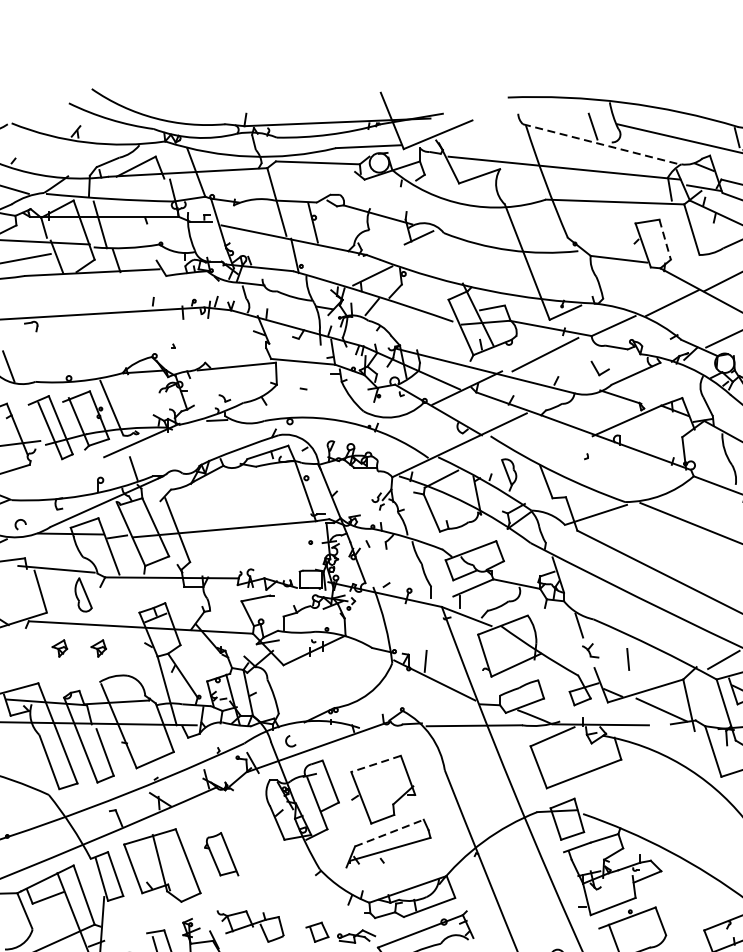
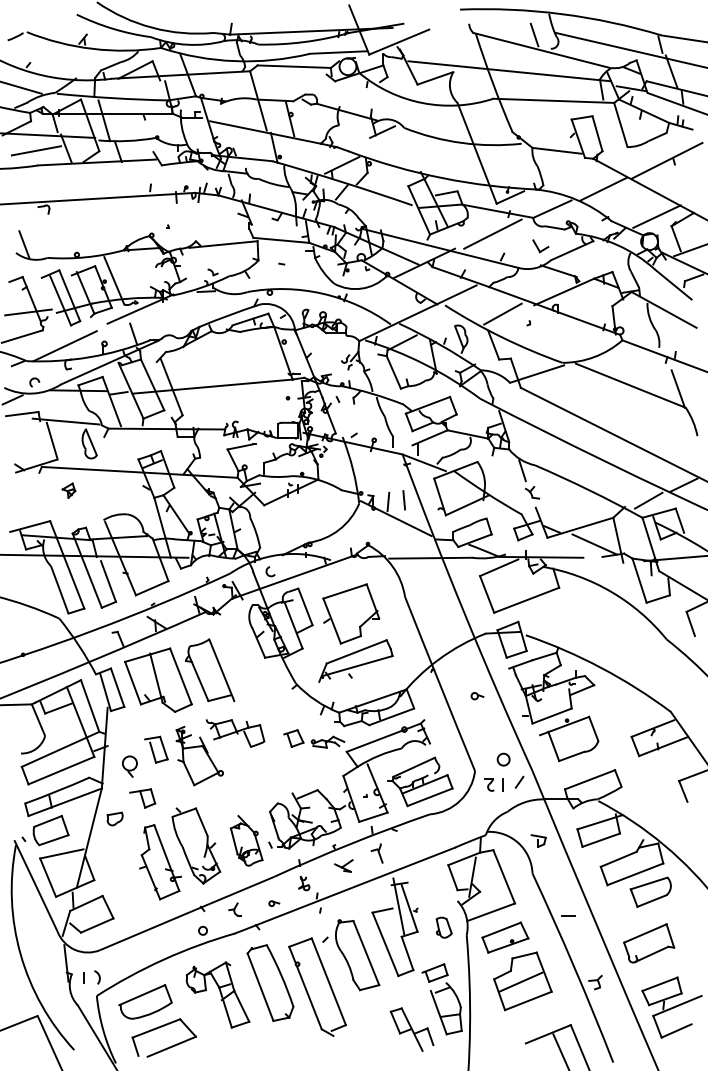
line: (601, 144) -> (541, 50), dashed -> solid
line: (665, 240) -> (597, 134), dashed -> solid
line: (556, 445) -> (502, 313), added
line: (54, 483) -> (64, 346), added
part: (98, 648) -> (102, 490), removed
line: (627, 659) -> (403, 500), moved
line: (376, 763) -> (345, 591), dashed -> solid
line: (390, 832) -> (357, 651), dashed -> solid
part: (221, 854) -> (210, 670), size x1.67
part: (527, 884) -> (477, 696), added

